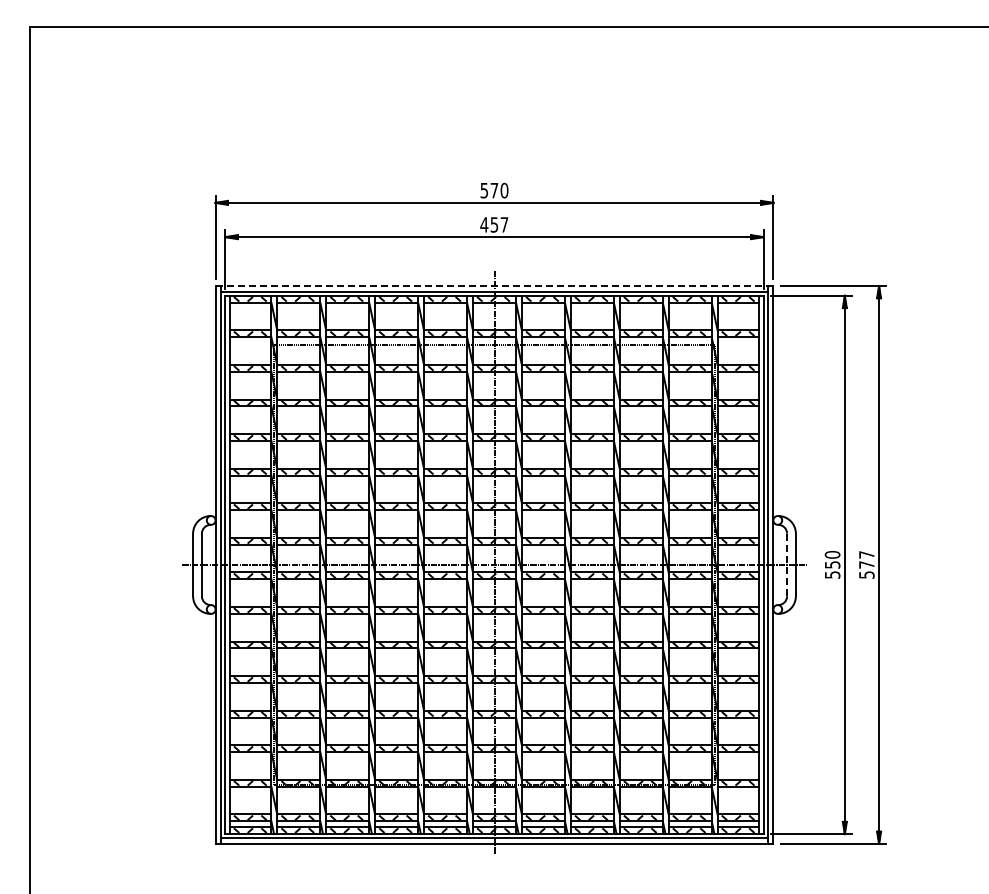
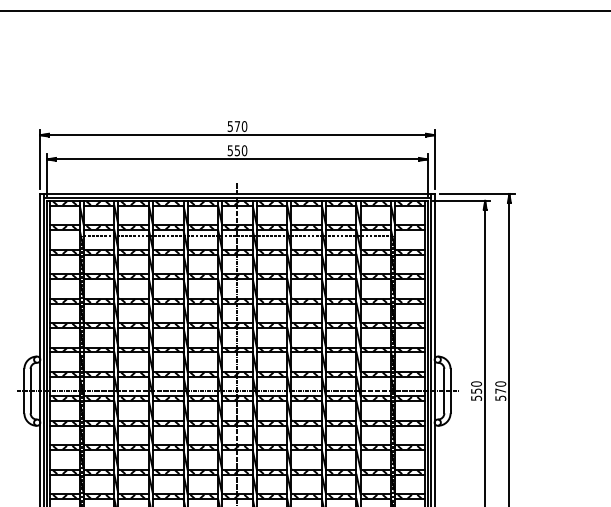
text: (494, 224) -> (237, 150), 457 -> 550
line: (494, 286) -> (237, 194), dashed -> solid
text: (866, 554) -> (500, 383), 577 -> 570
line: (787, 564) -> (444, 390), dashed -> solid

